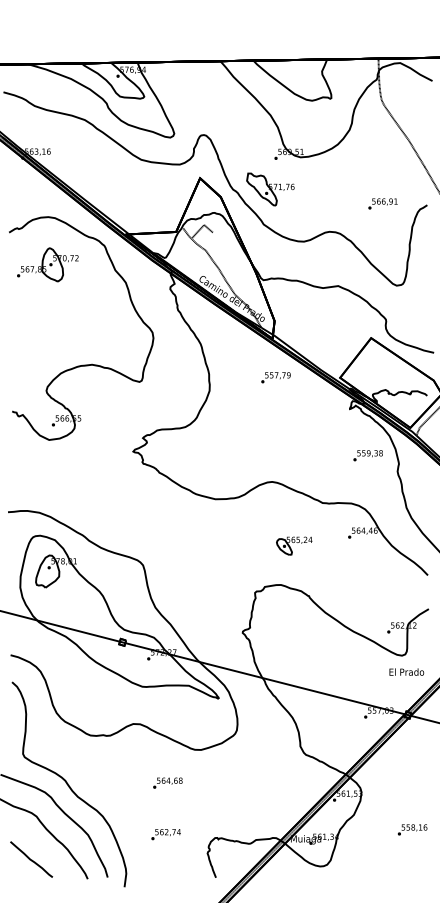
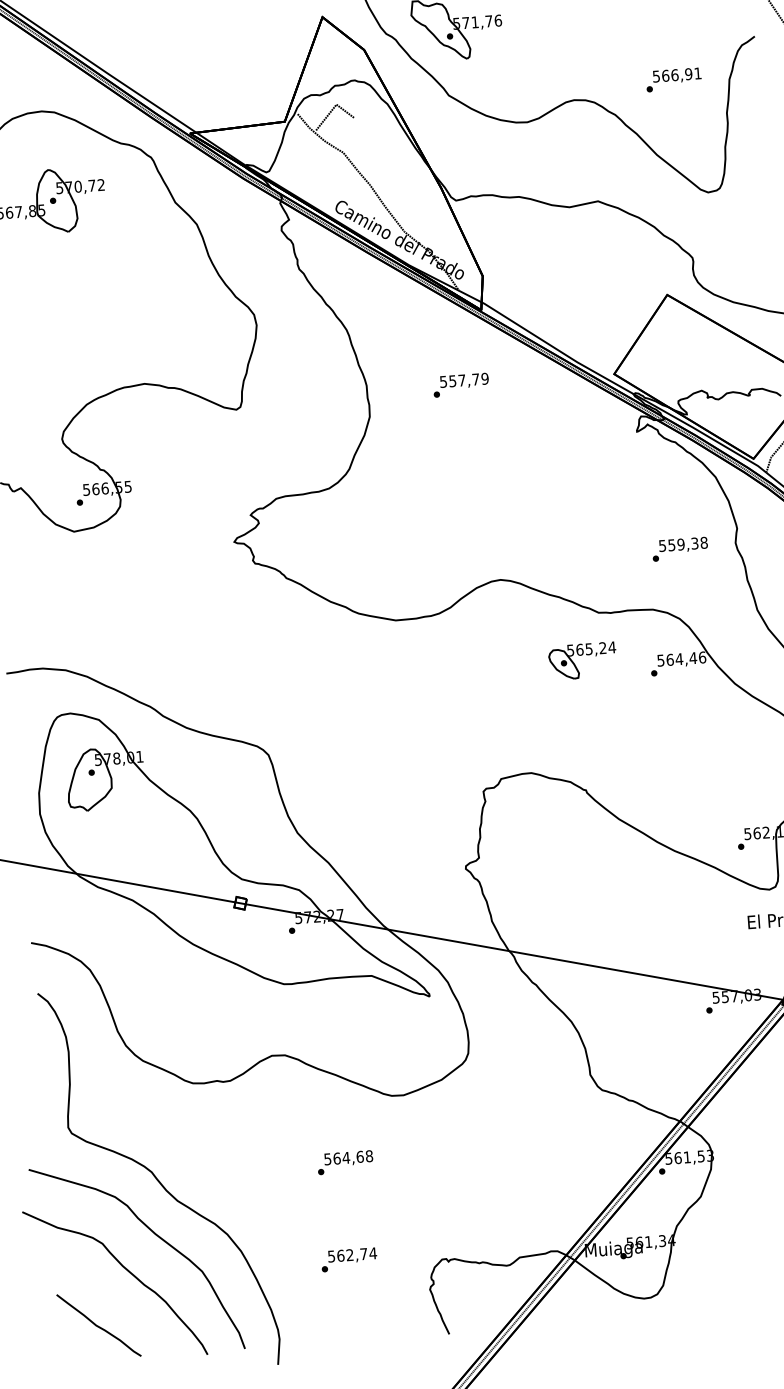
text: (382, 203) -> (672, 79), moved
text: (275, 377) -> (460, 384), moved
text: (367, 455) -> (678, 548), moved
part: (294, 545) -> (582, 660), moved

